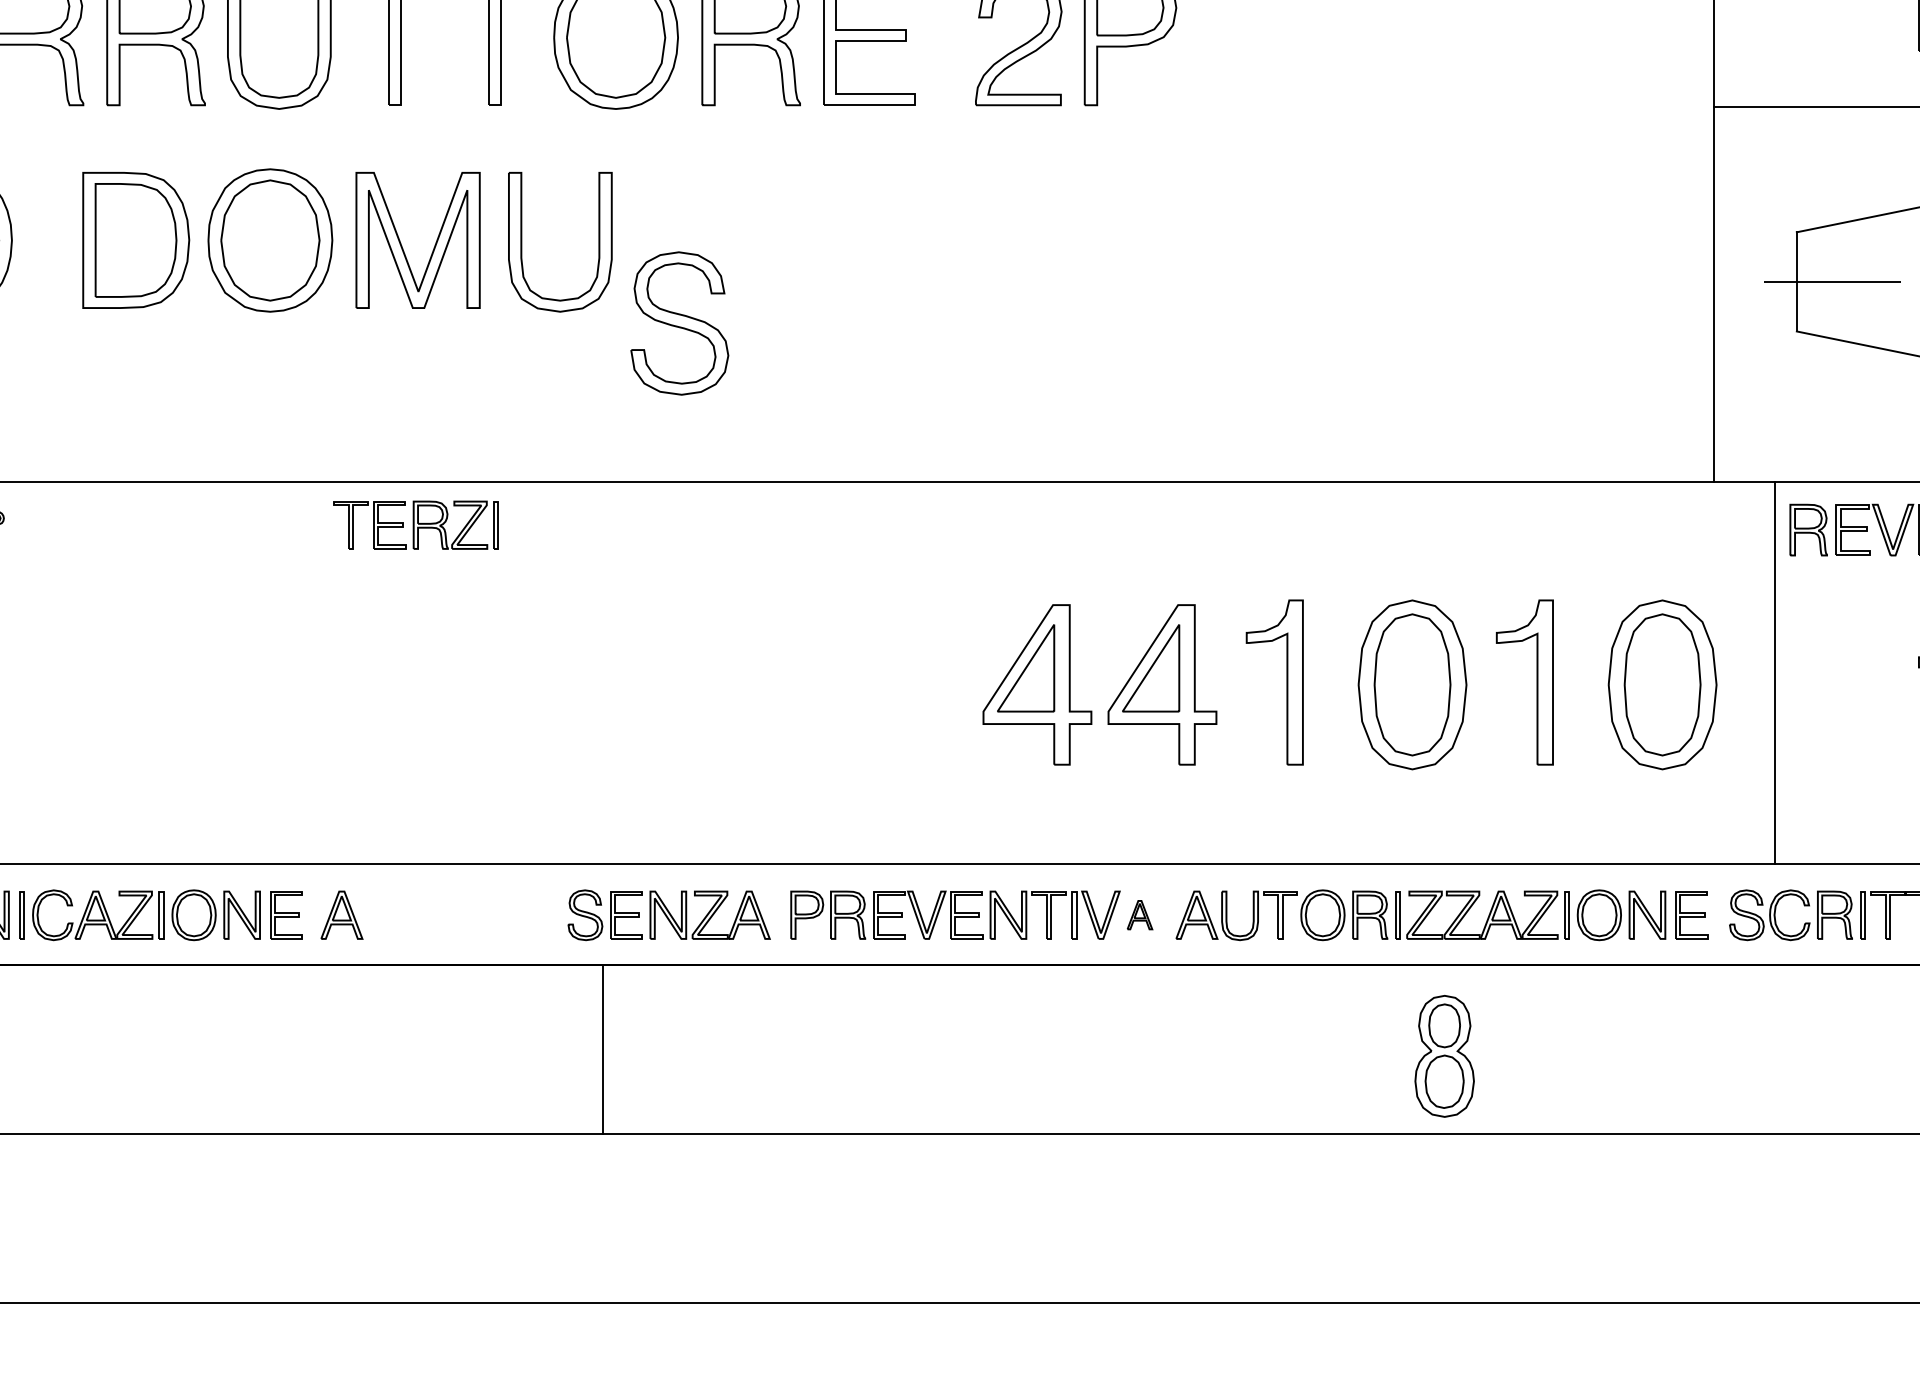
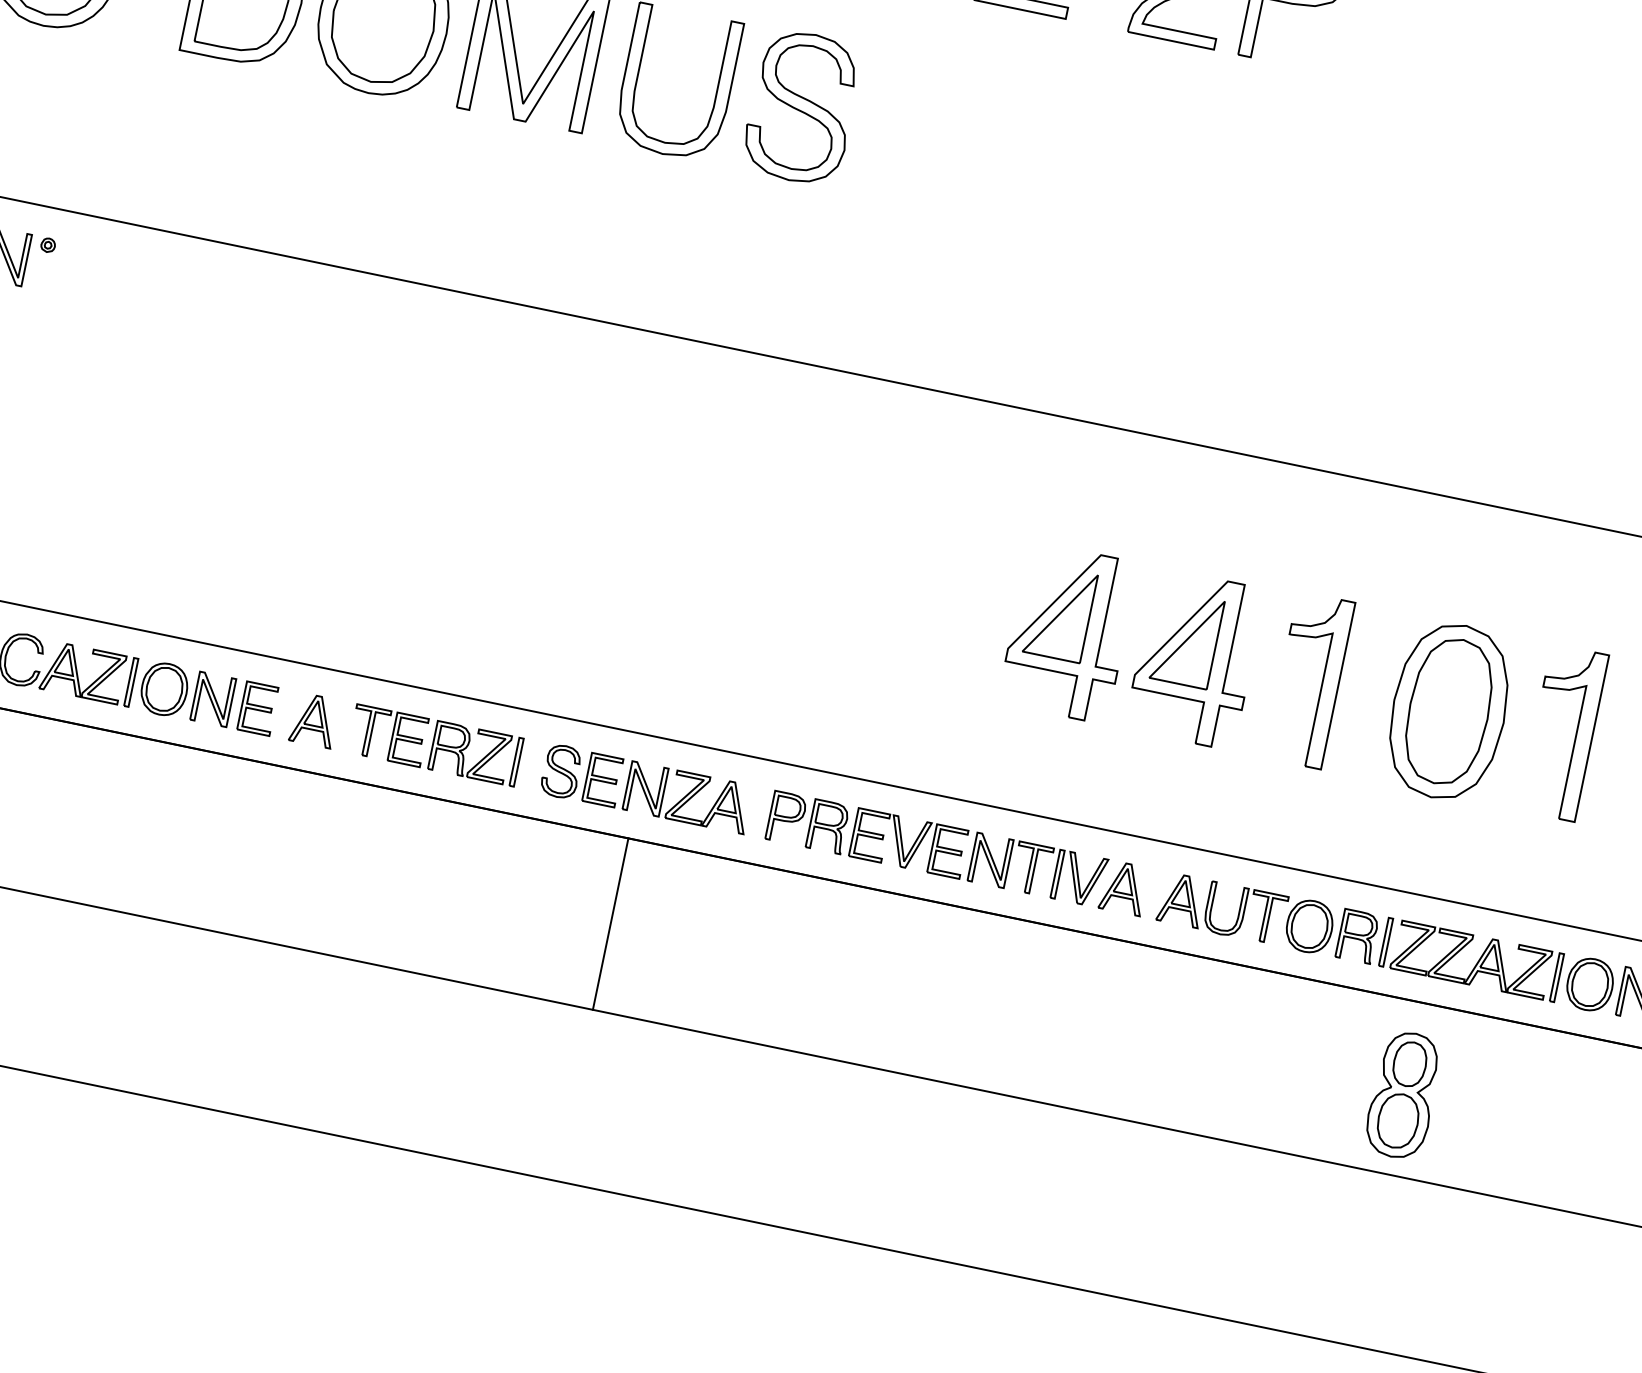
part: (679, 323) -> (801, 107), moved
part: (415, 524) -> (434, 744), moved
part: (1139, 914) -> (1123, 887), size x1.67
line: (602, 1049) -> (610, 923), moved

